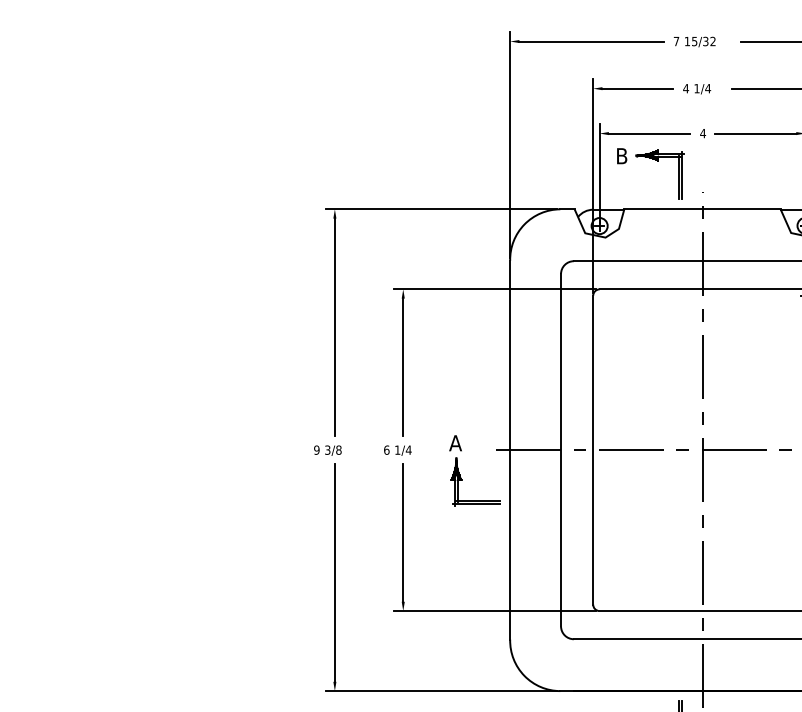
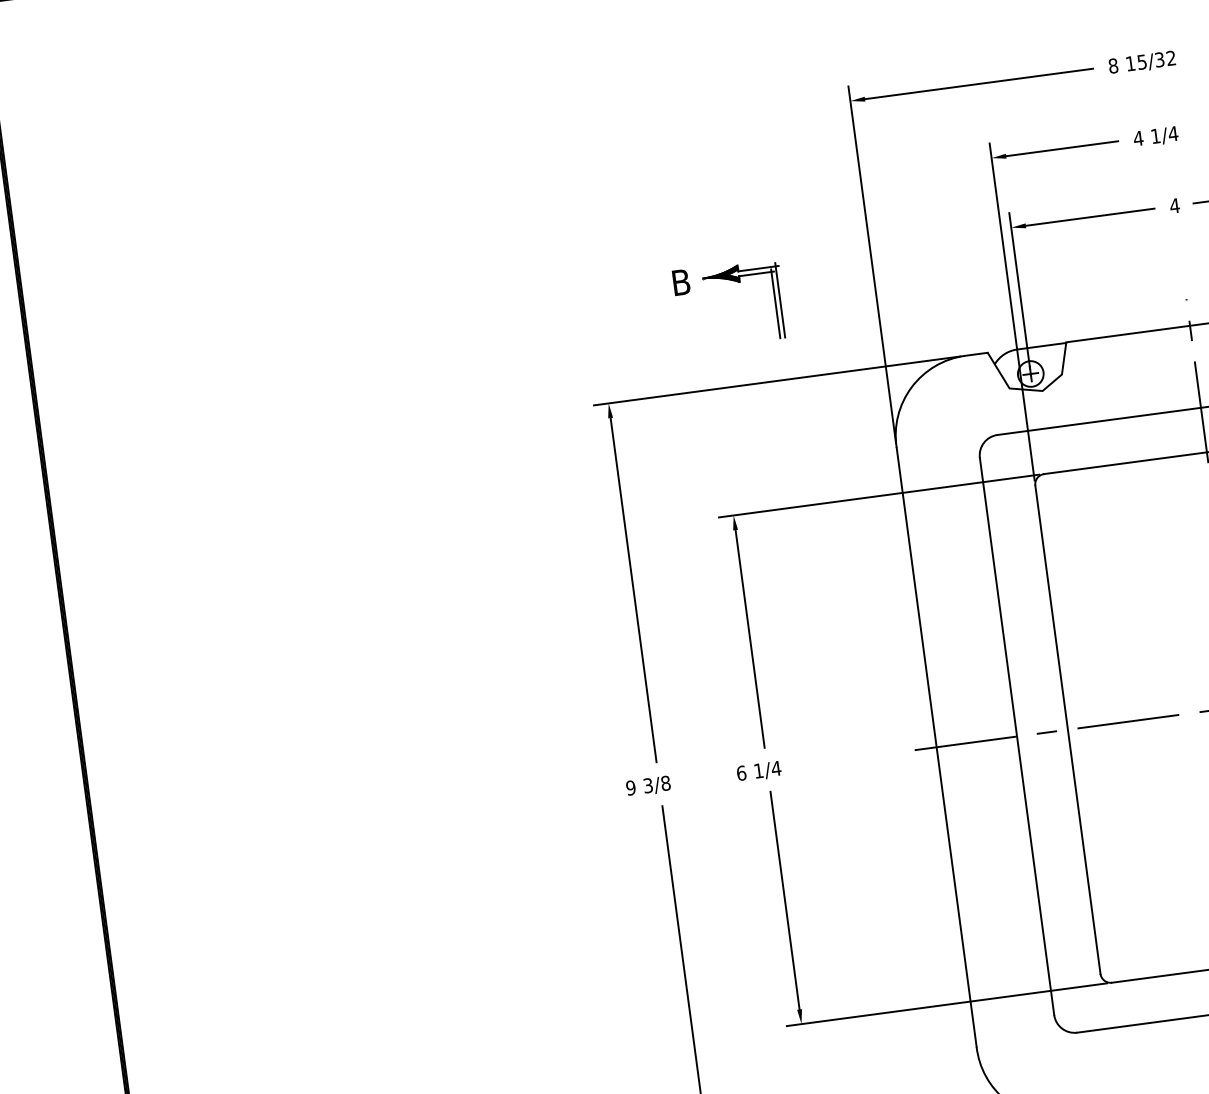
text: (676, 41) -> (1113, 65), 7 -> 8
part: (657, 161) -> (738, 283), moved
part: (460, 474) -> (863, 796), removed

